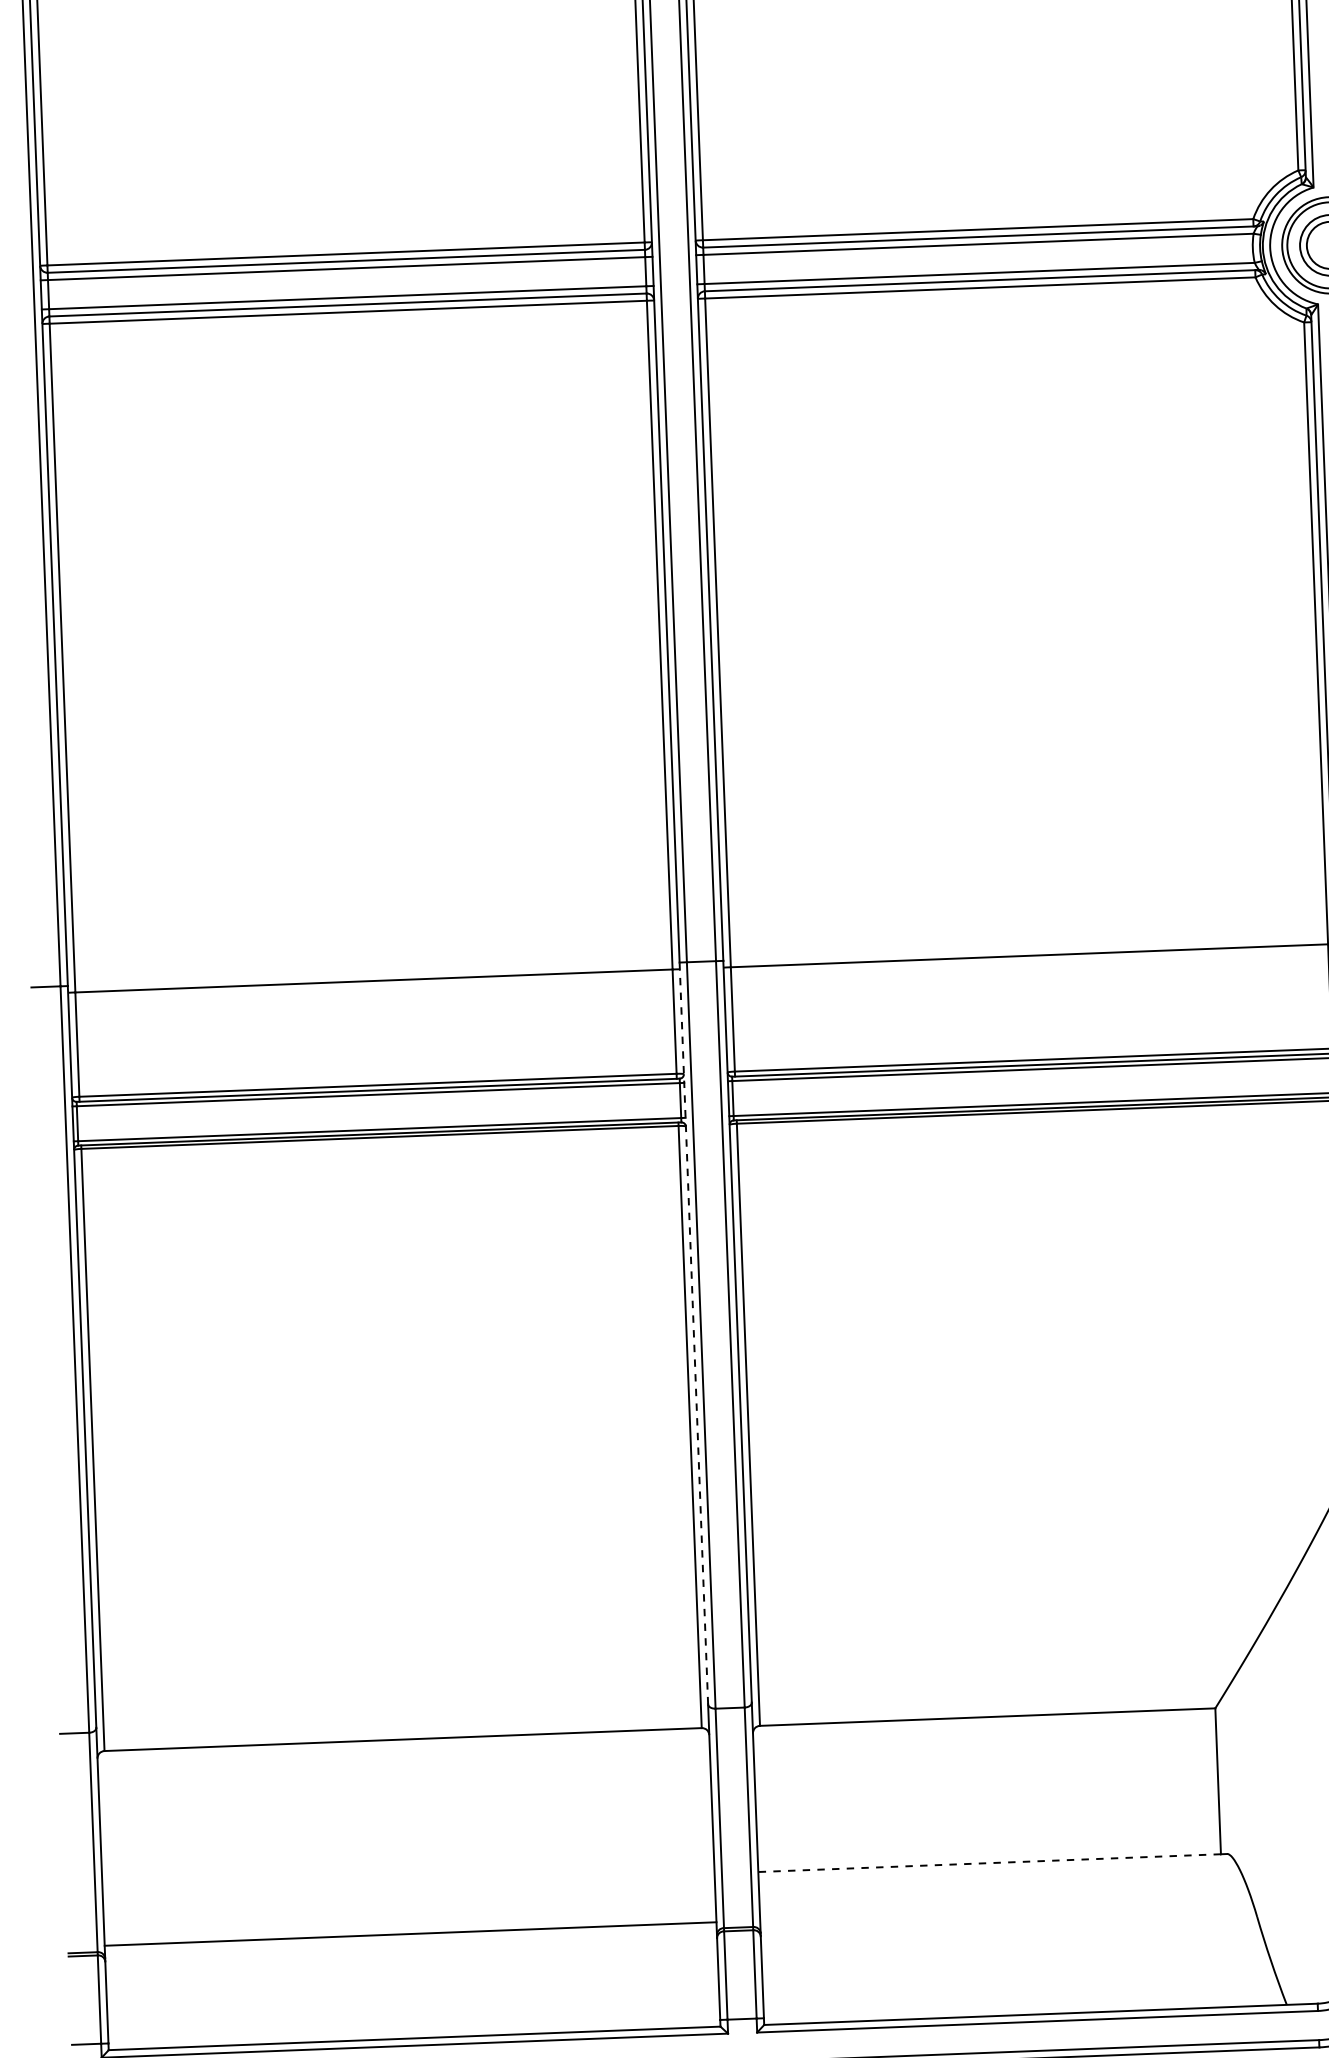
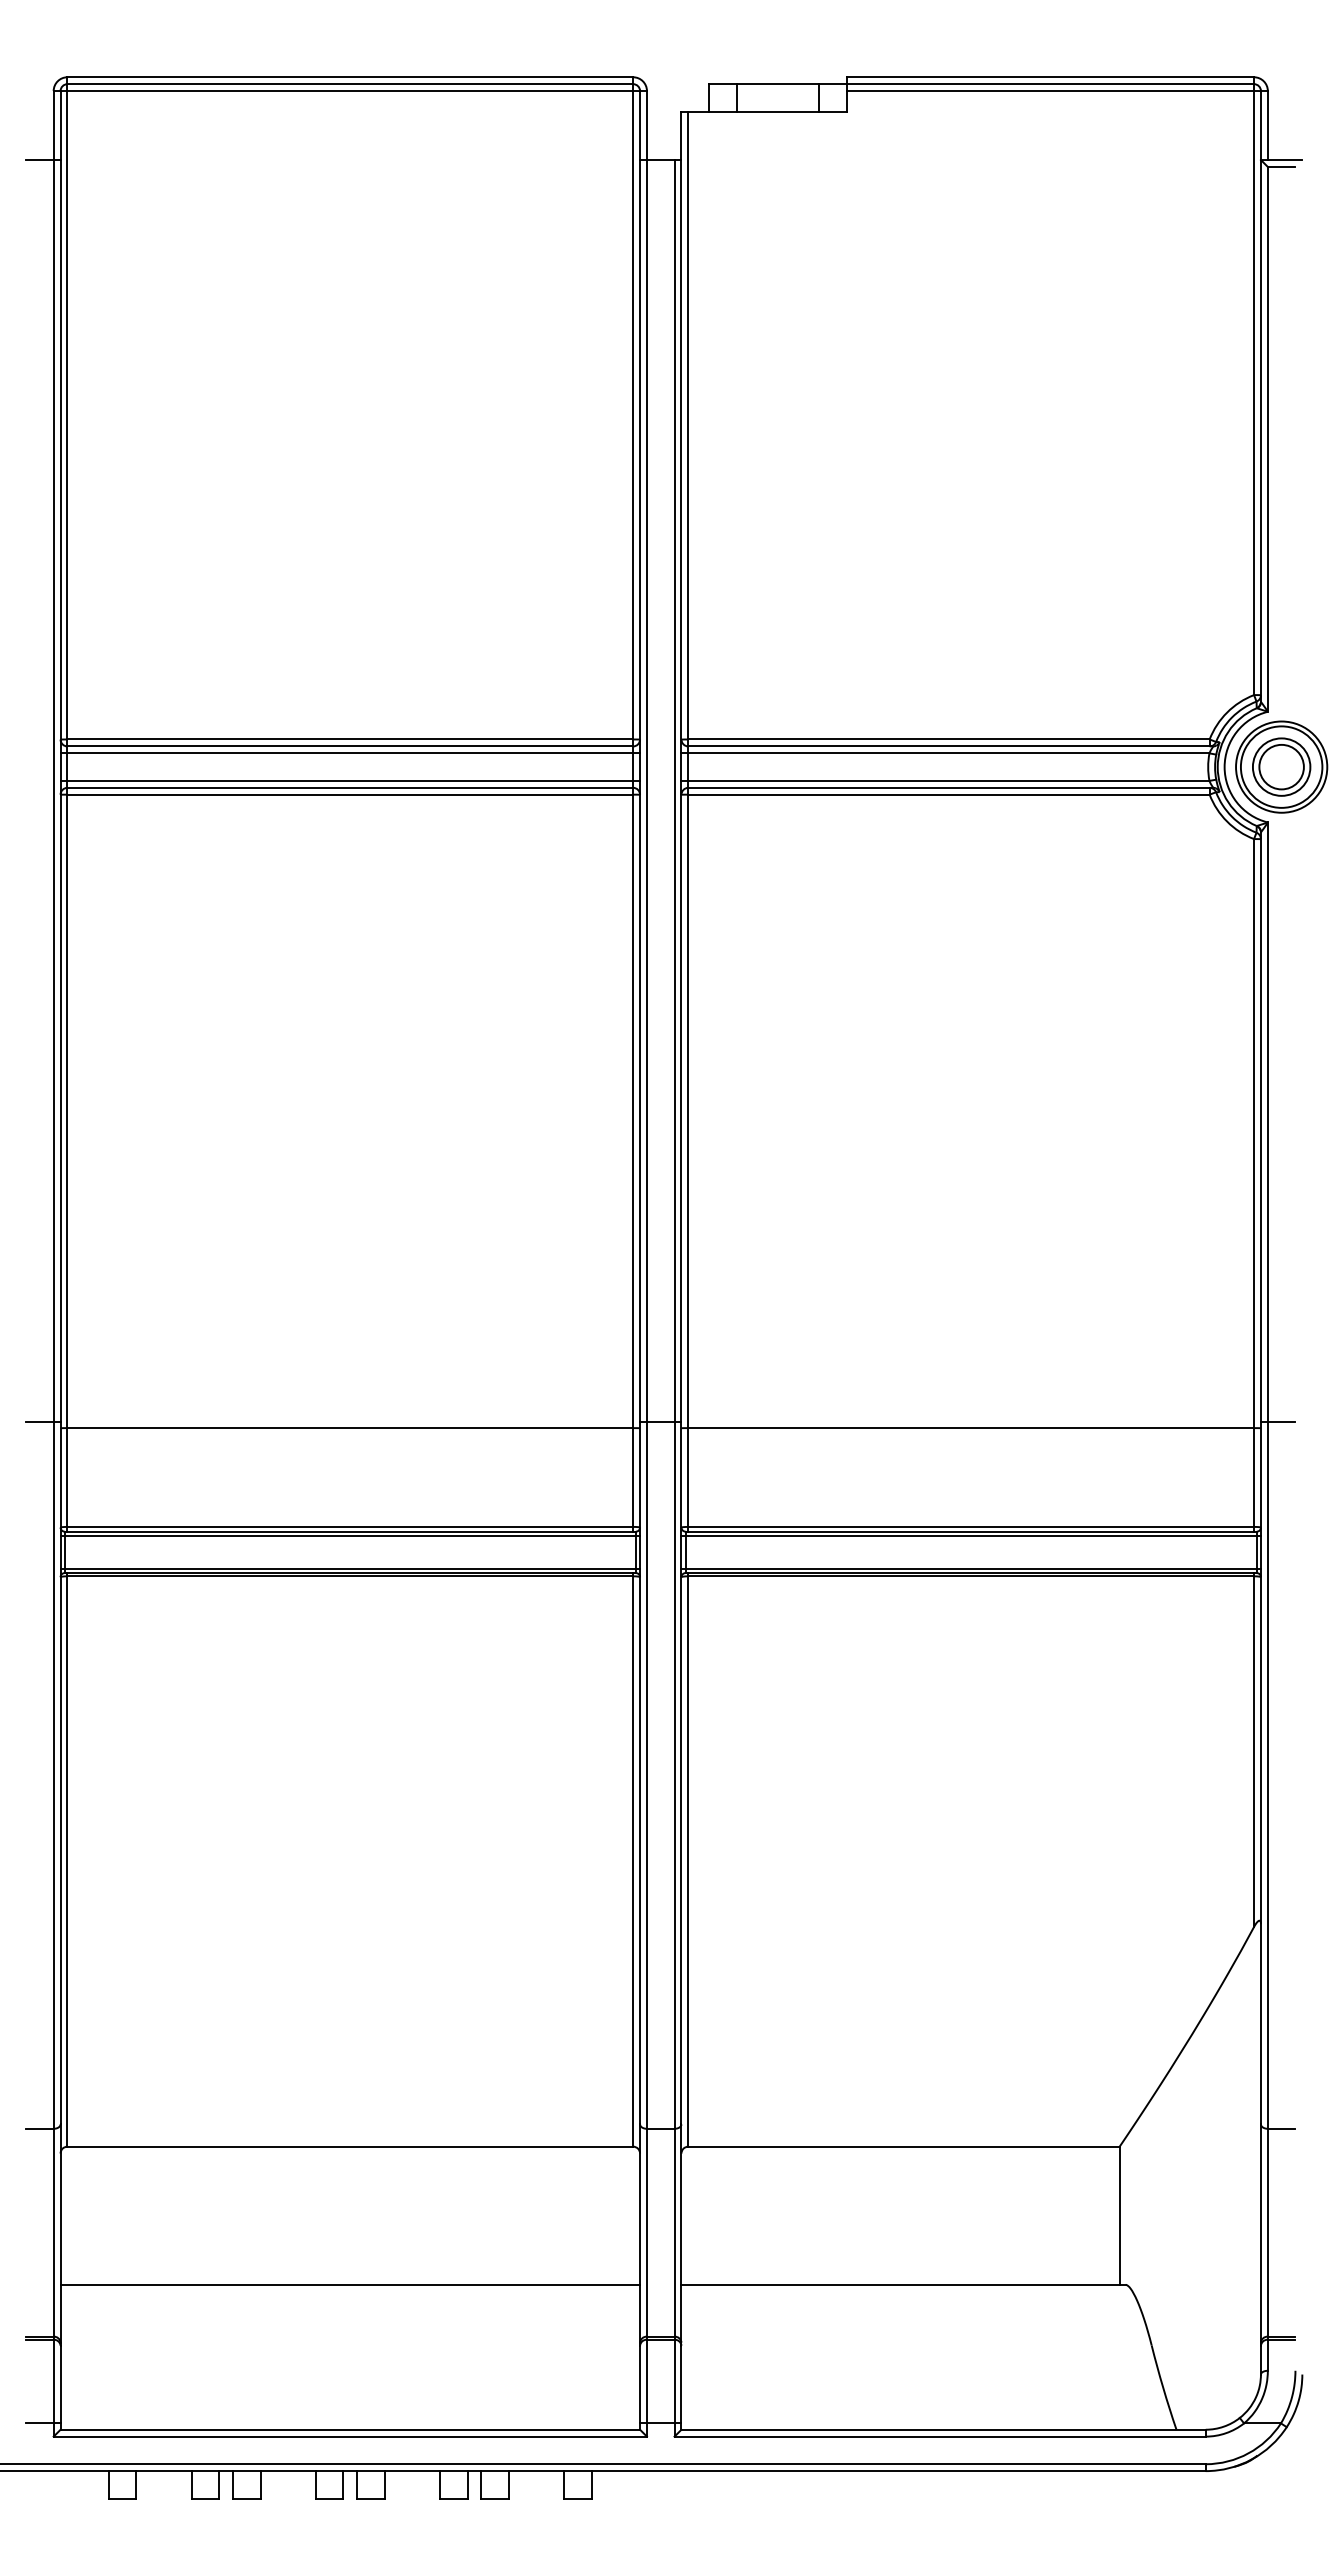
line: (694, 1332) -> (640, 1772), dashed -> solid
line: (989, 1862) -> (900, 2284), dashed -> solid
line: (410, 1933) -> (350, 2284), moved

